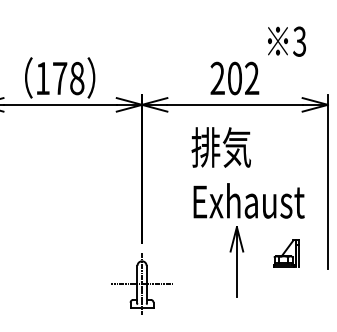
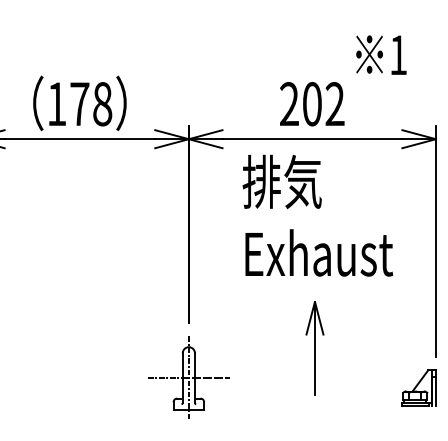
text: (298, 41) -> (397, 55), 3 -> 1
text: (247, 172) -> (317, 215), moved
part: (286, 253) -> (418, 387), moved

